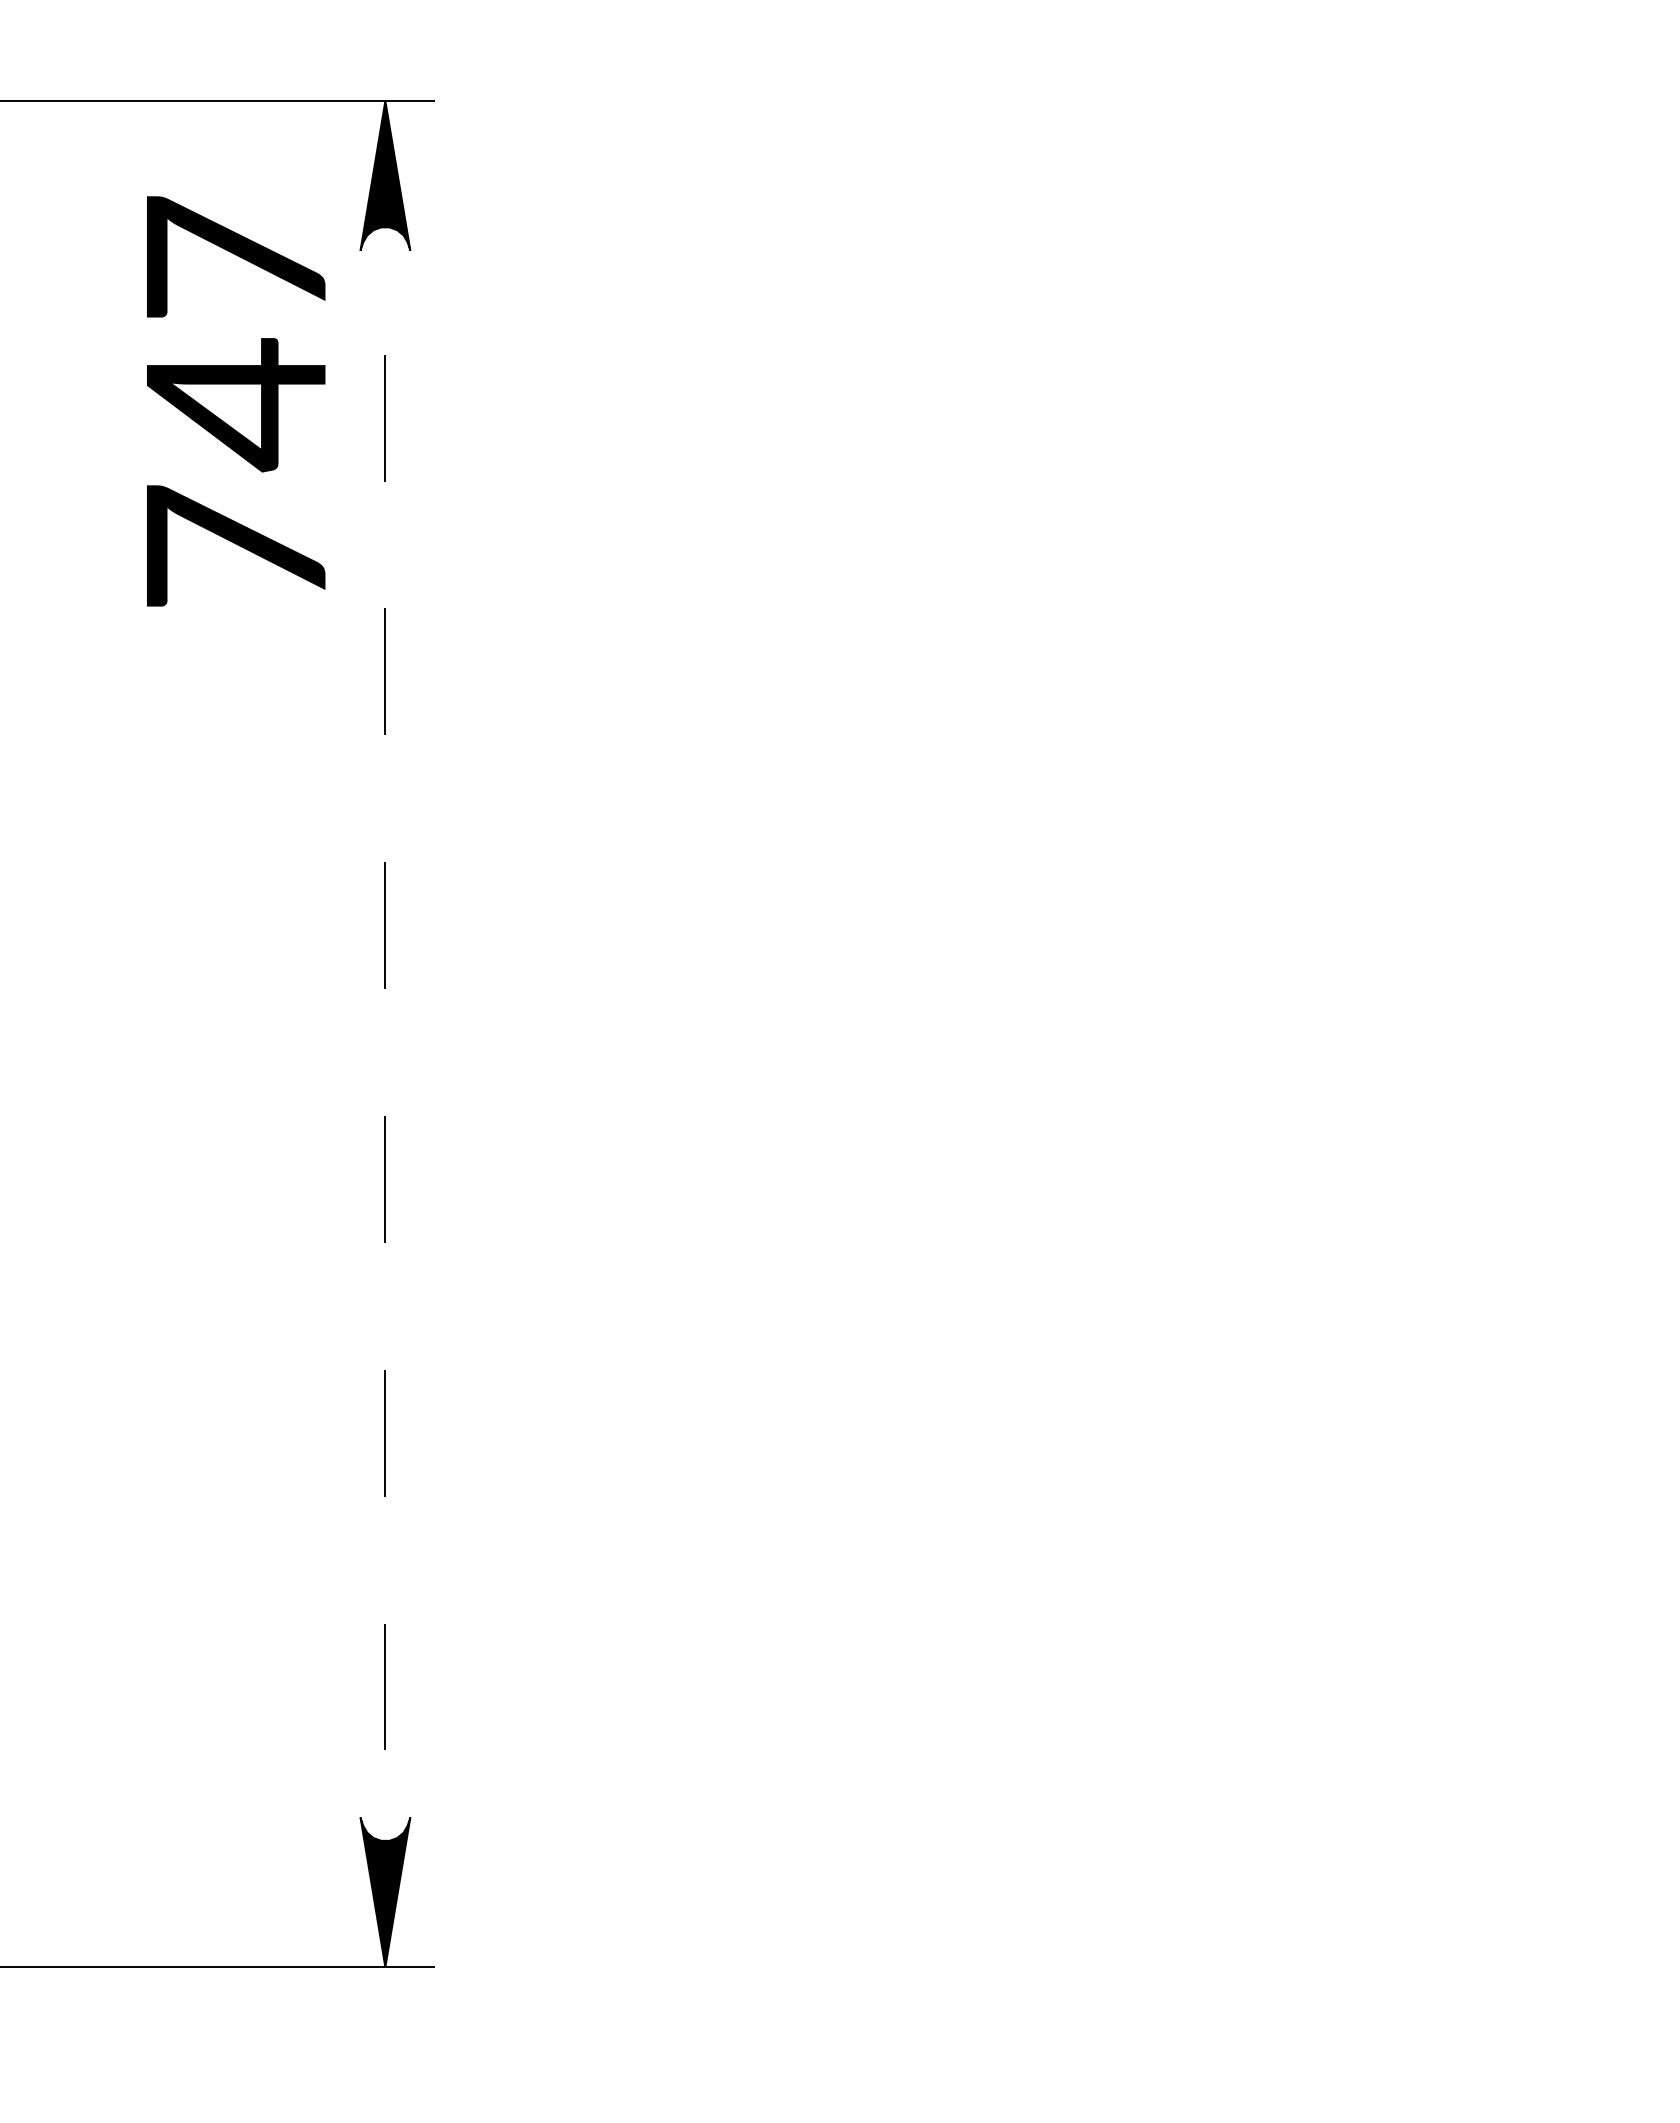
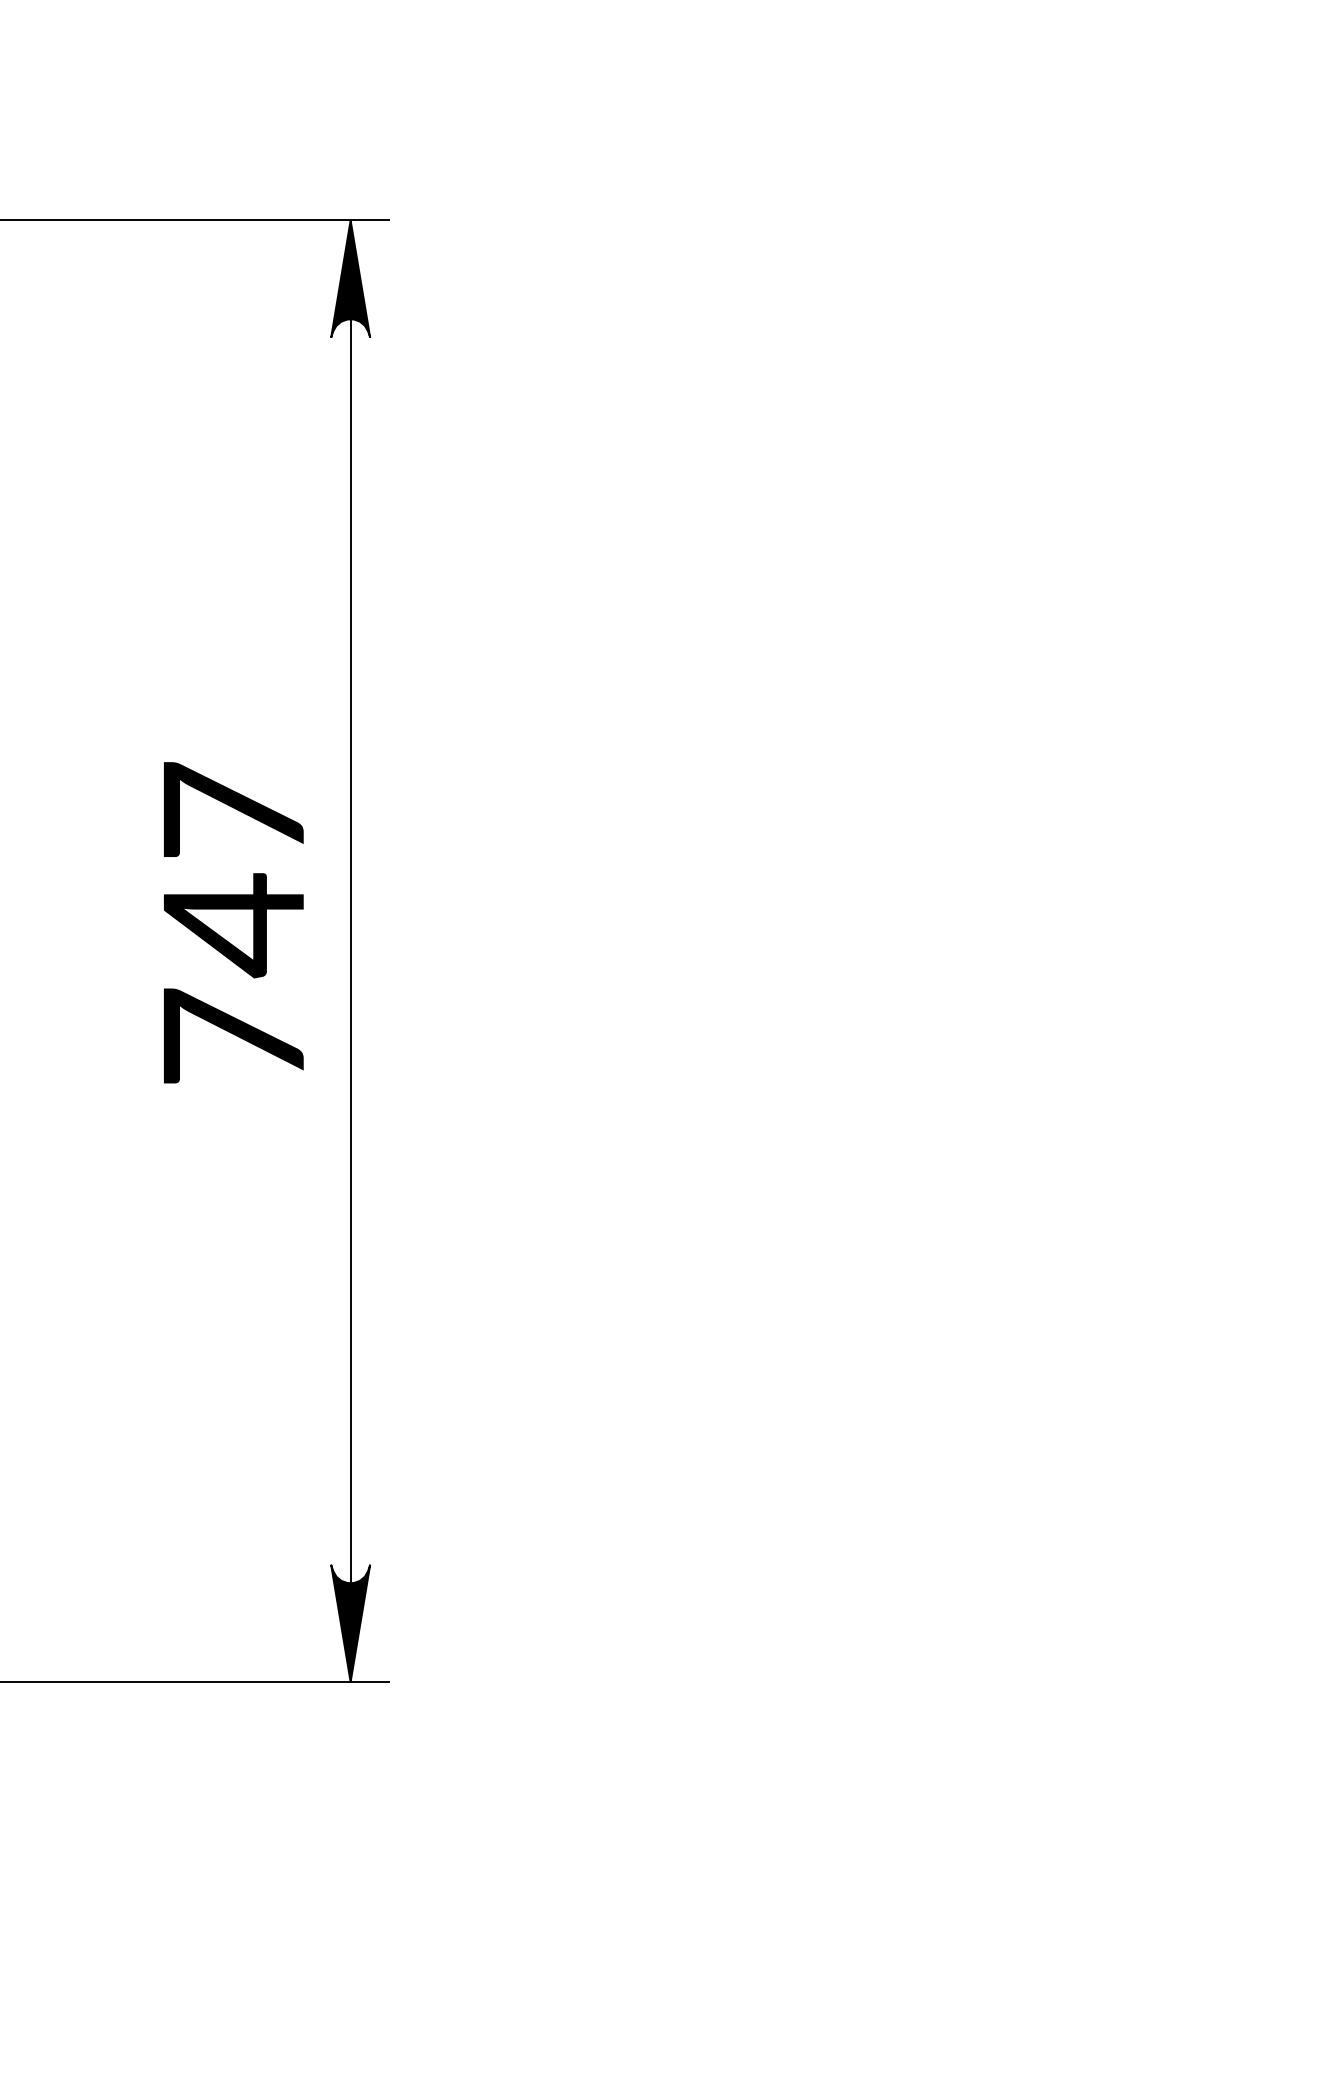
text: (235, 401) -> (233, 922), moved
line: (385, 1034) -> (350, 951), dashed -> solid

